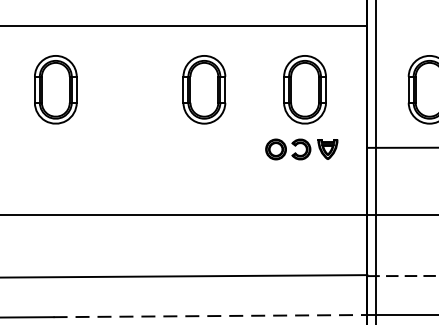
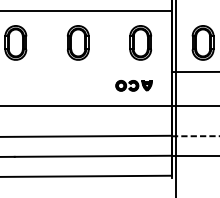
part: (202, 88) -> (77, 42), moved
part: (300, 148) -> (133, 85), moved
line: (210, 316) -> (93, 156), dashed -> solid

